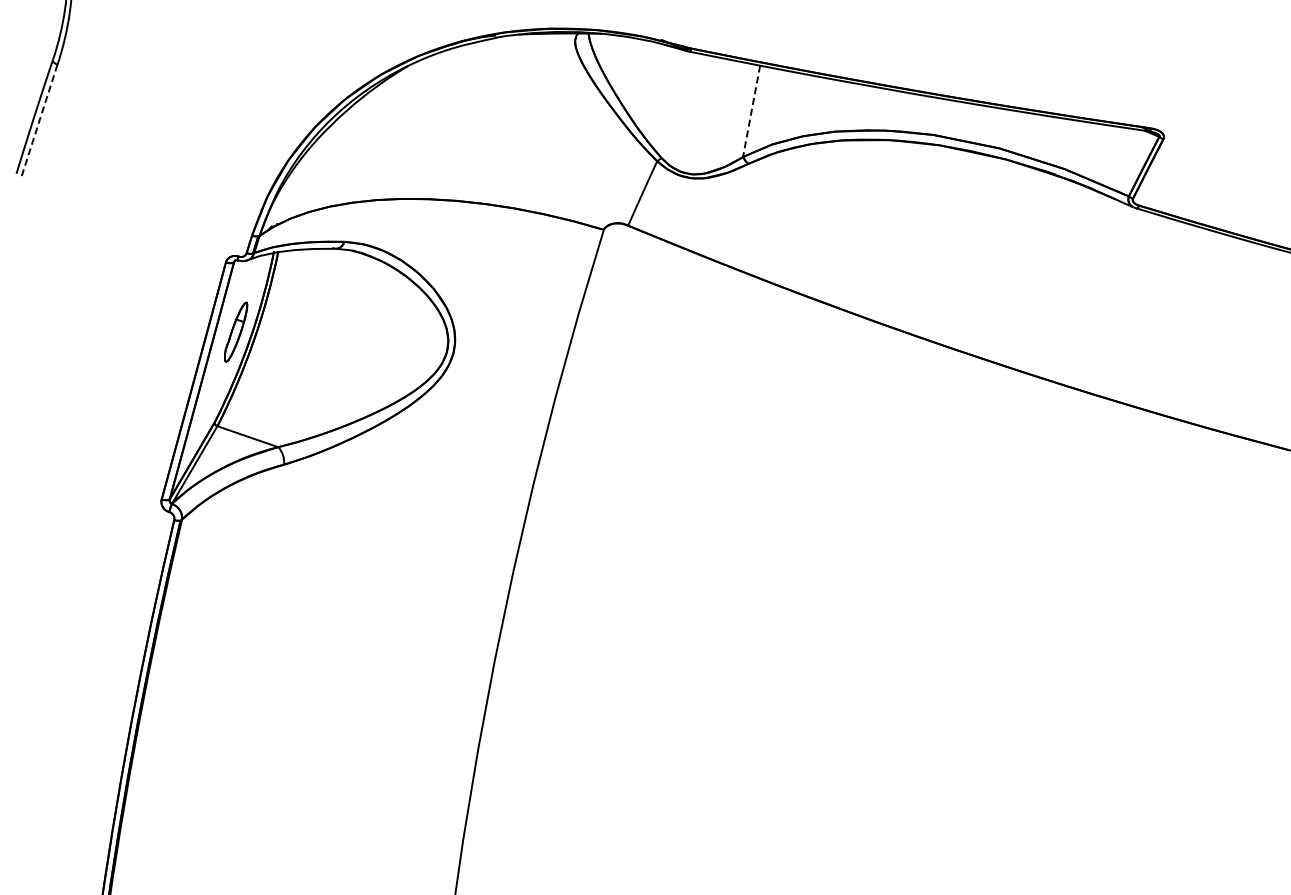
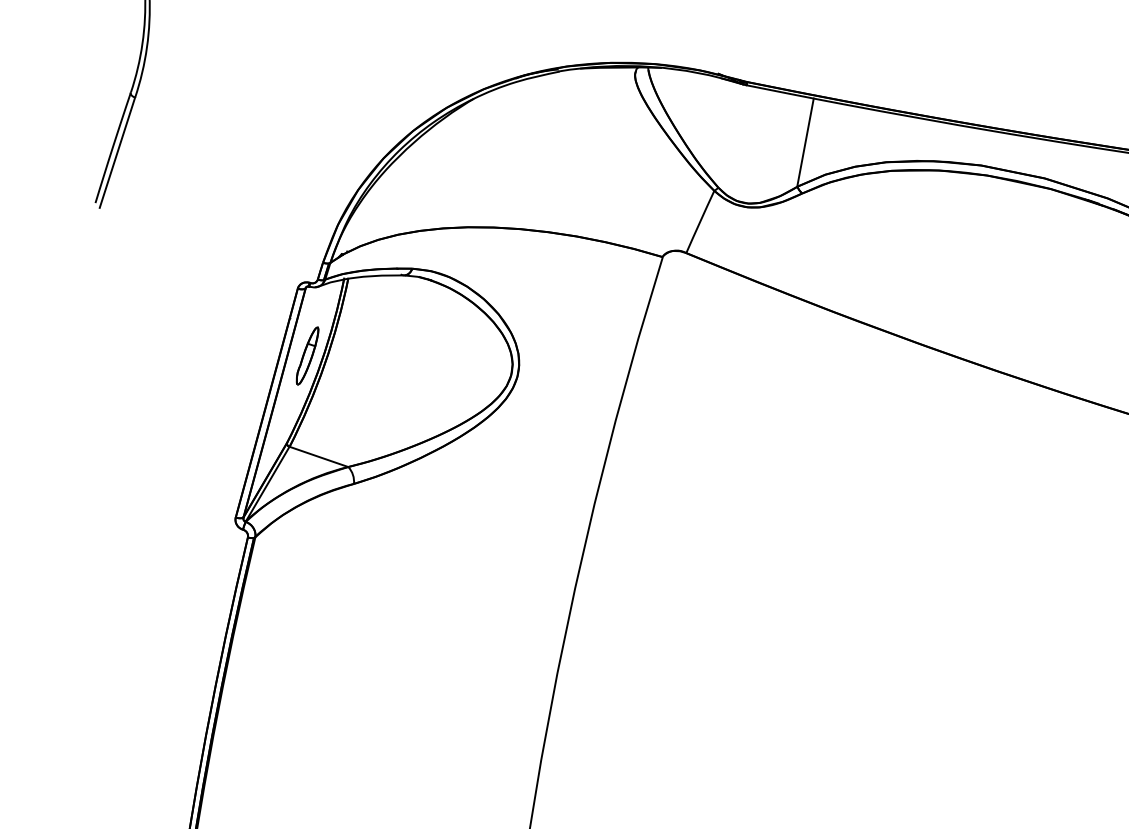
line: (751, 111) -> (805, 142), dashed -> solid
line: (39, 121) -> (117, 152), dashed -> solid

